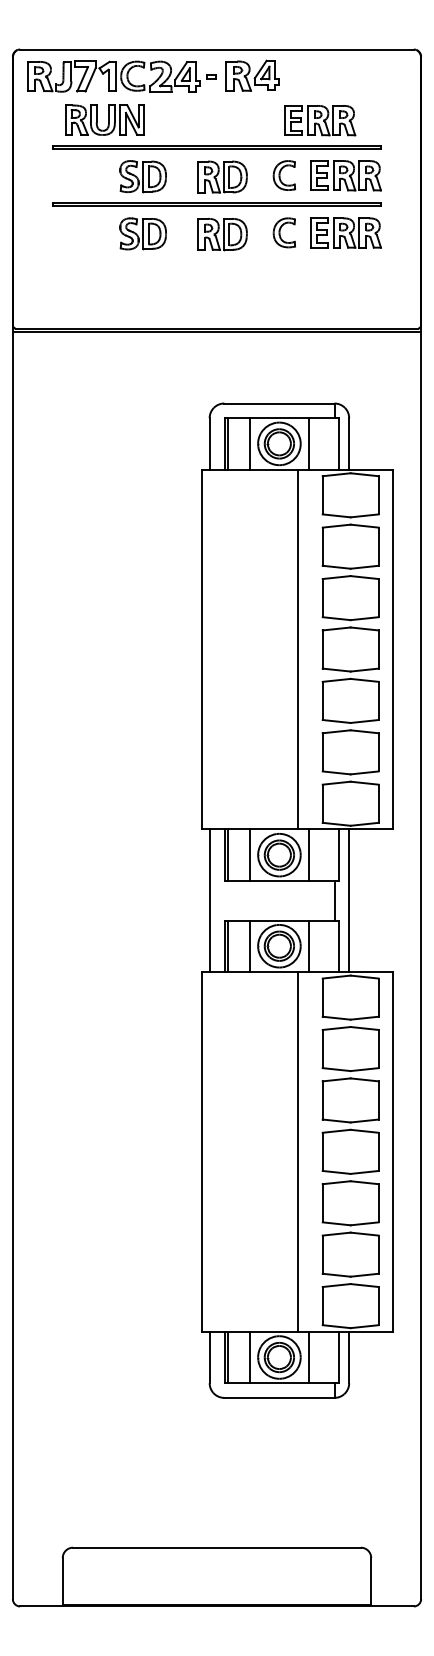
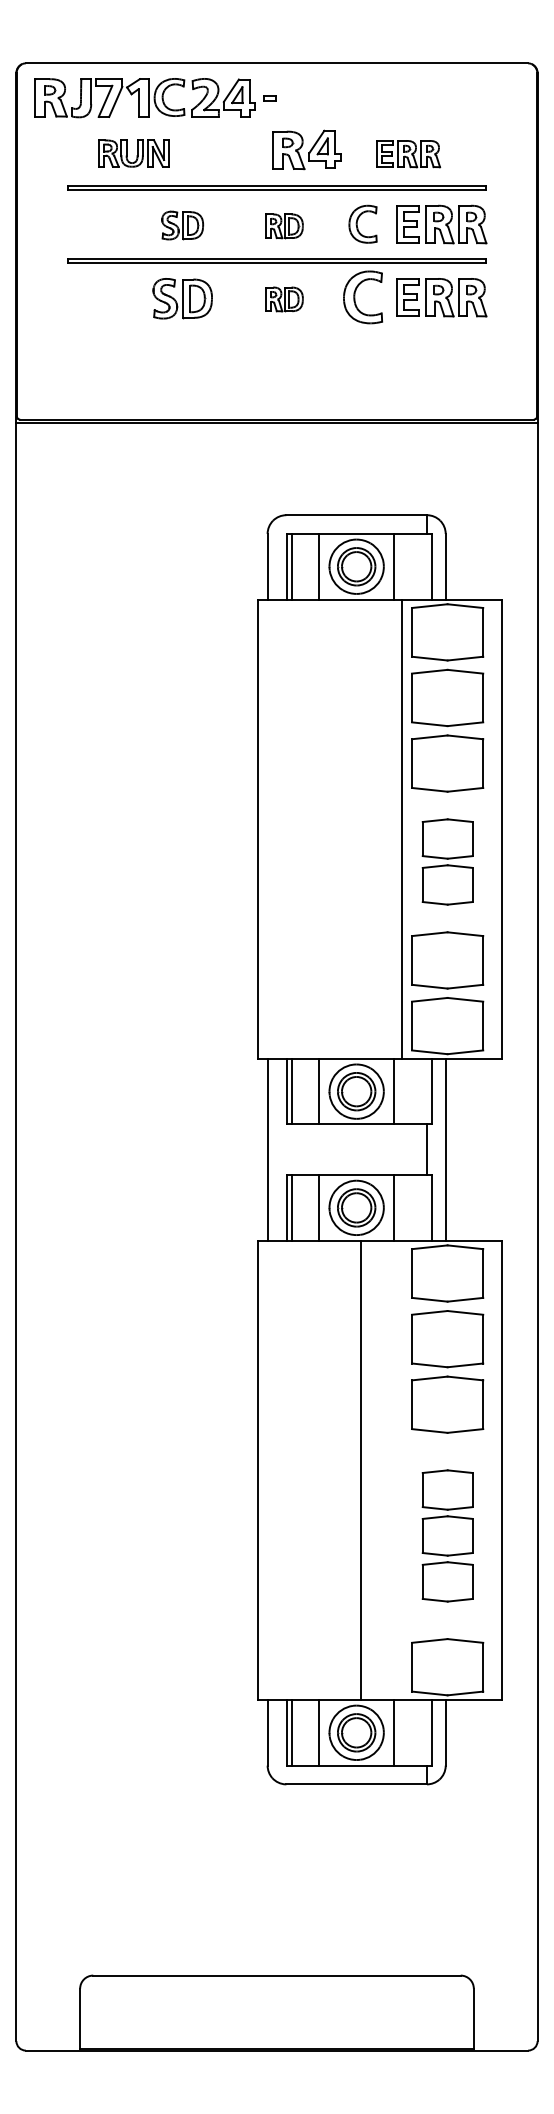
part: (252, 75) -> (306, 149), moved
part: (104, 120) -> (133, 153), size x0.7
part: (320, 120) -> (408, 153), size x0.7
part: (142, 176) -> (182, 225), size x0.7
part: (222, 177) -> (284, 226), size x0.6
part: (283, 232) -> (362, 297), size x1.4
part: (222, 234) -> (284, 299), size x0.6
line: (298, 648) -> (402, 828), moved
part: (350, 674) -> (447, 861), size x0.7
line: (298, 1151) -> (361, 1470), moved
part: (350, 1202) -> (447, 1535), size x0.7

